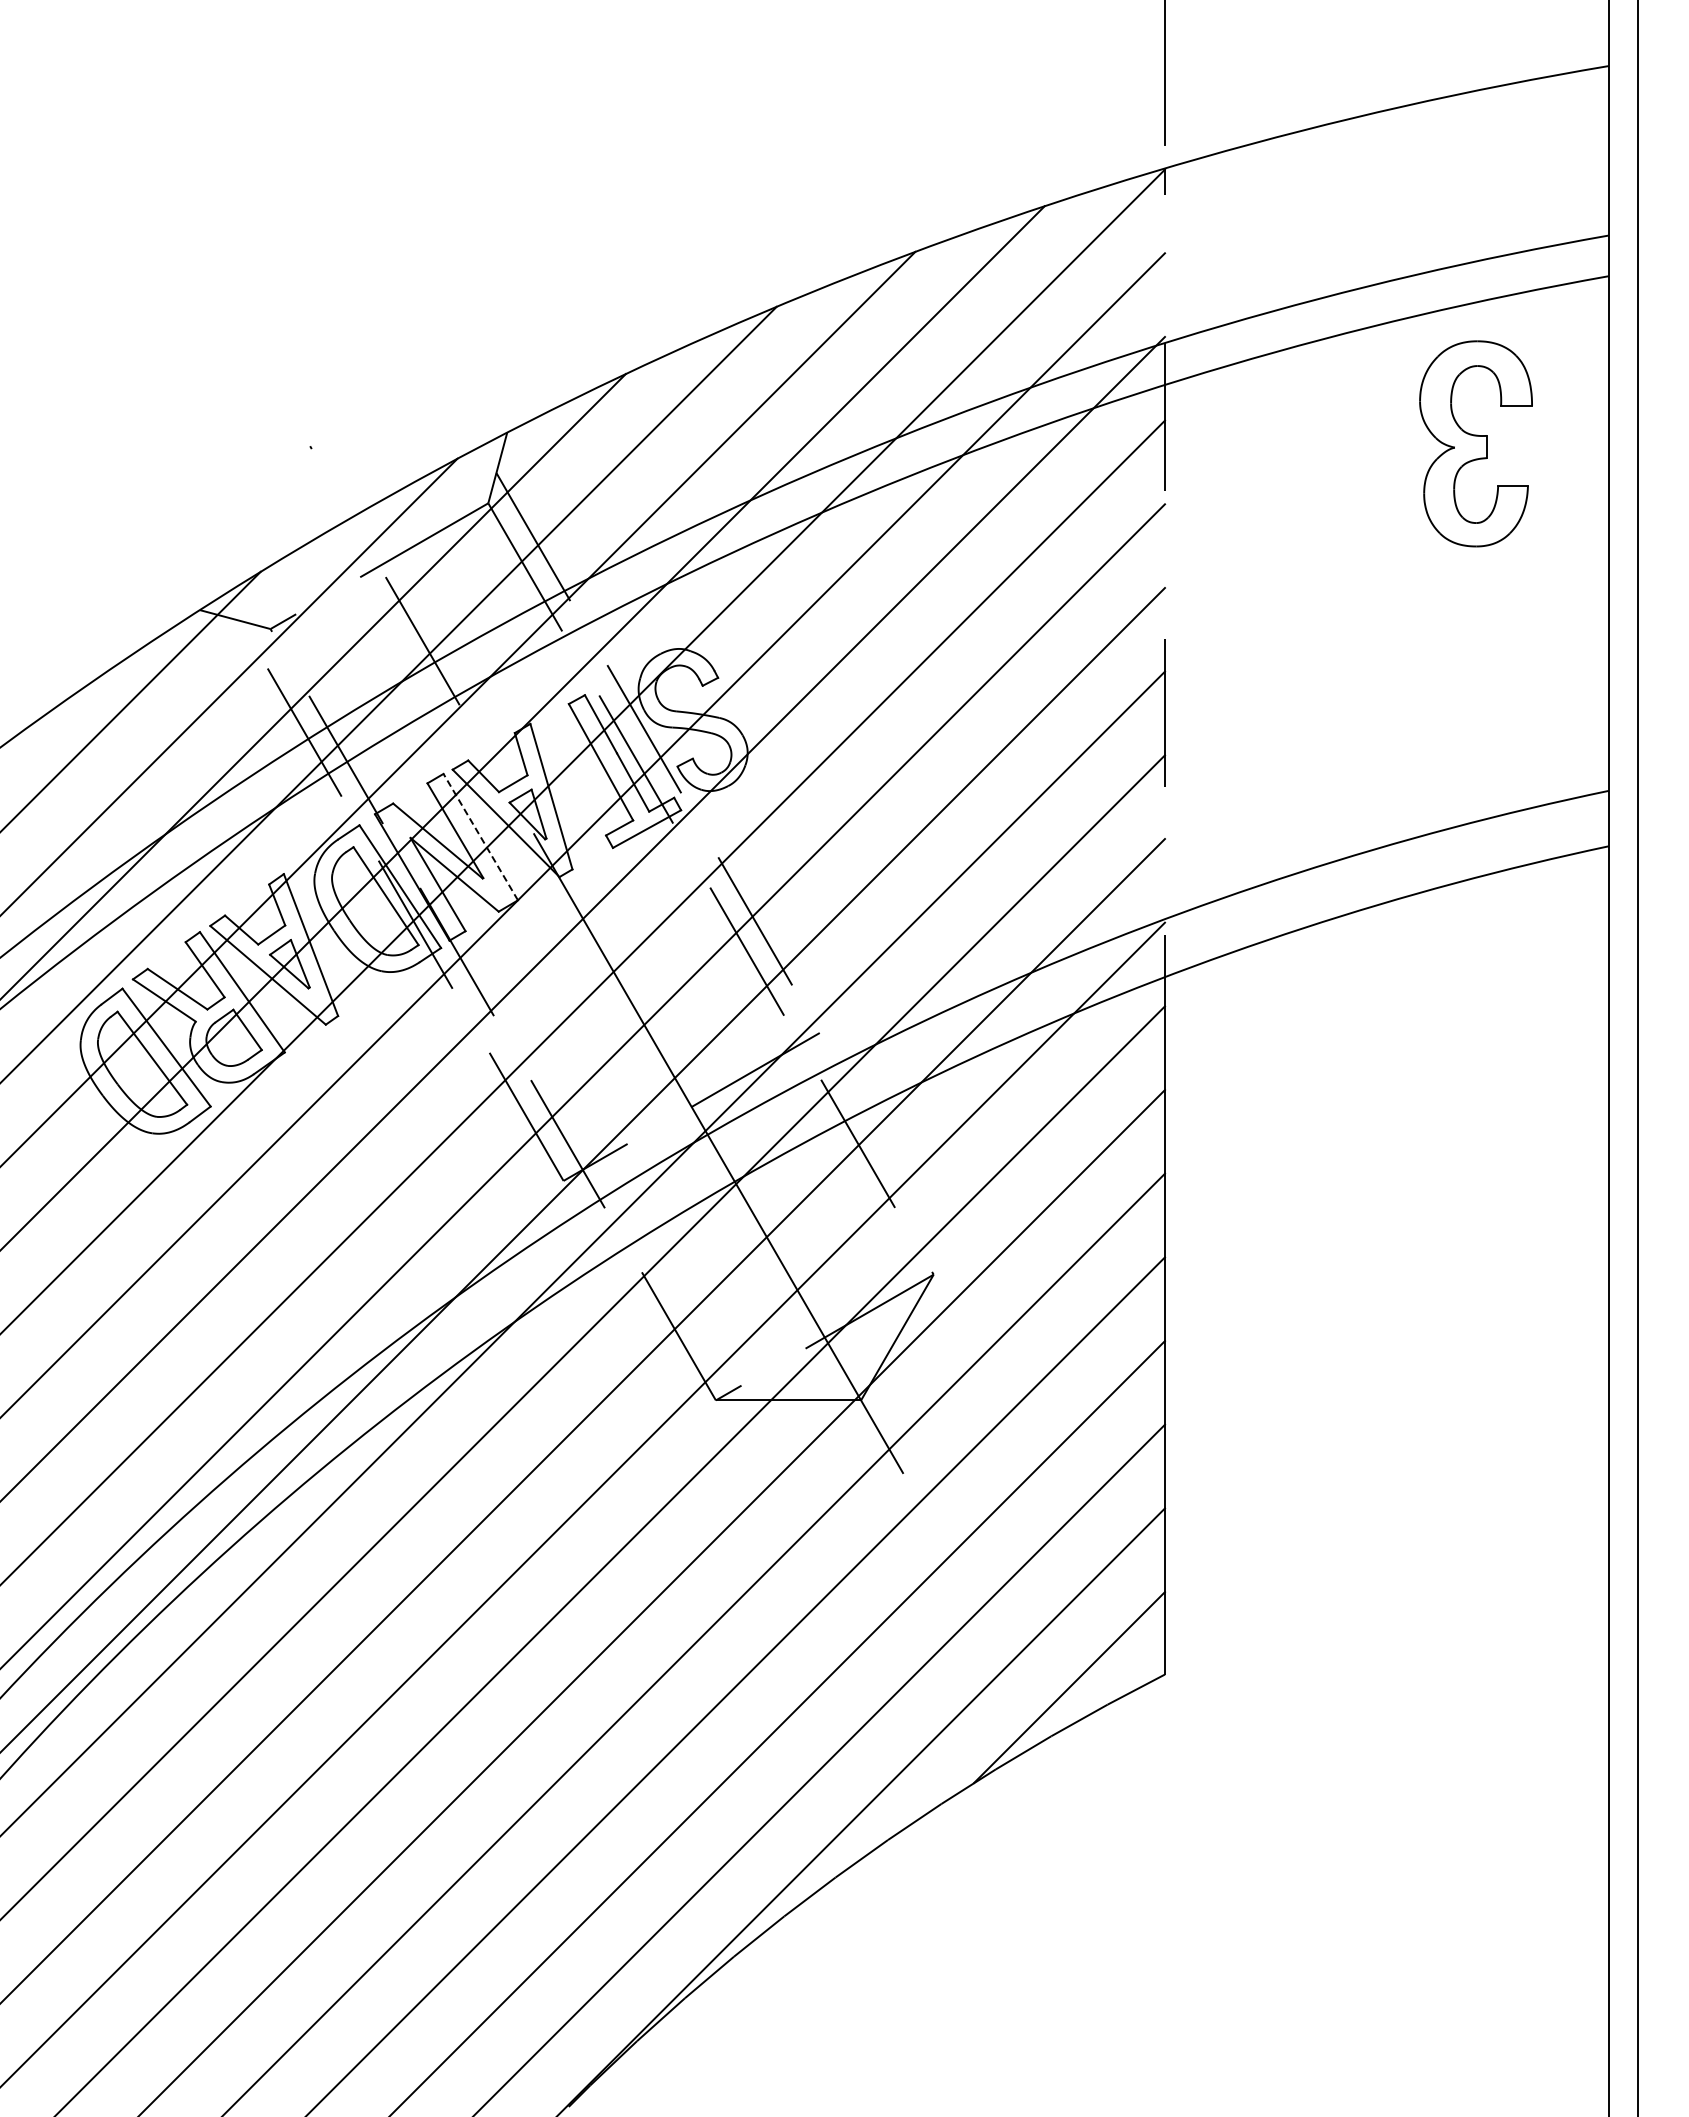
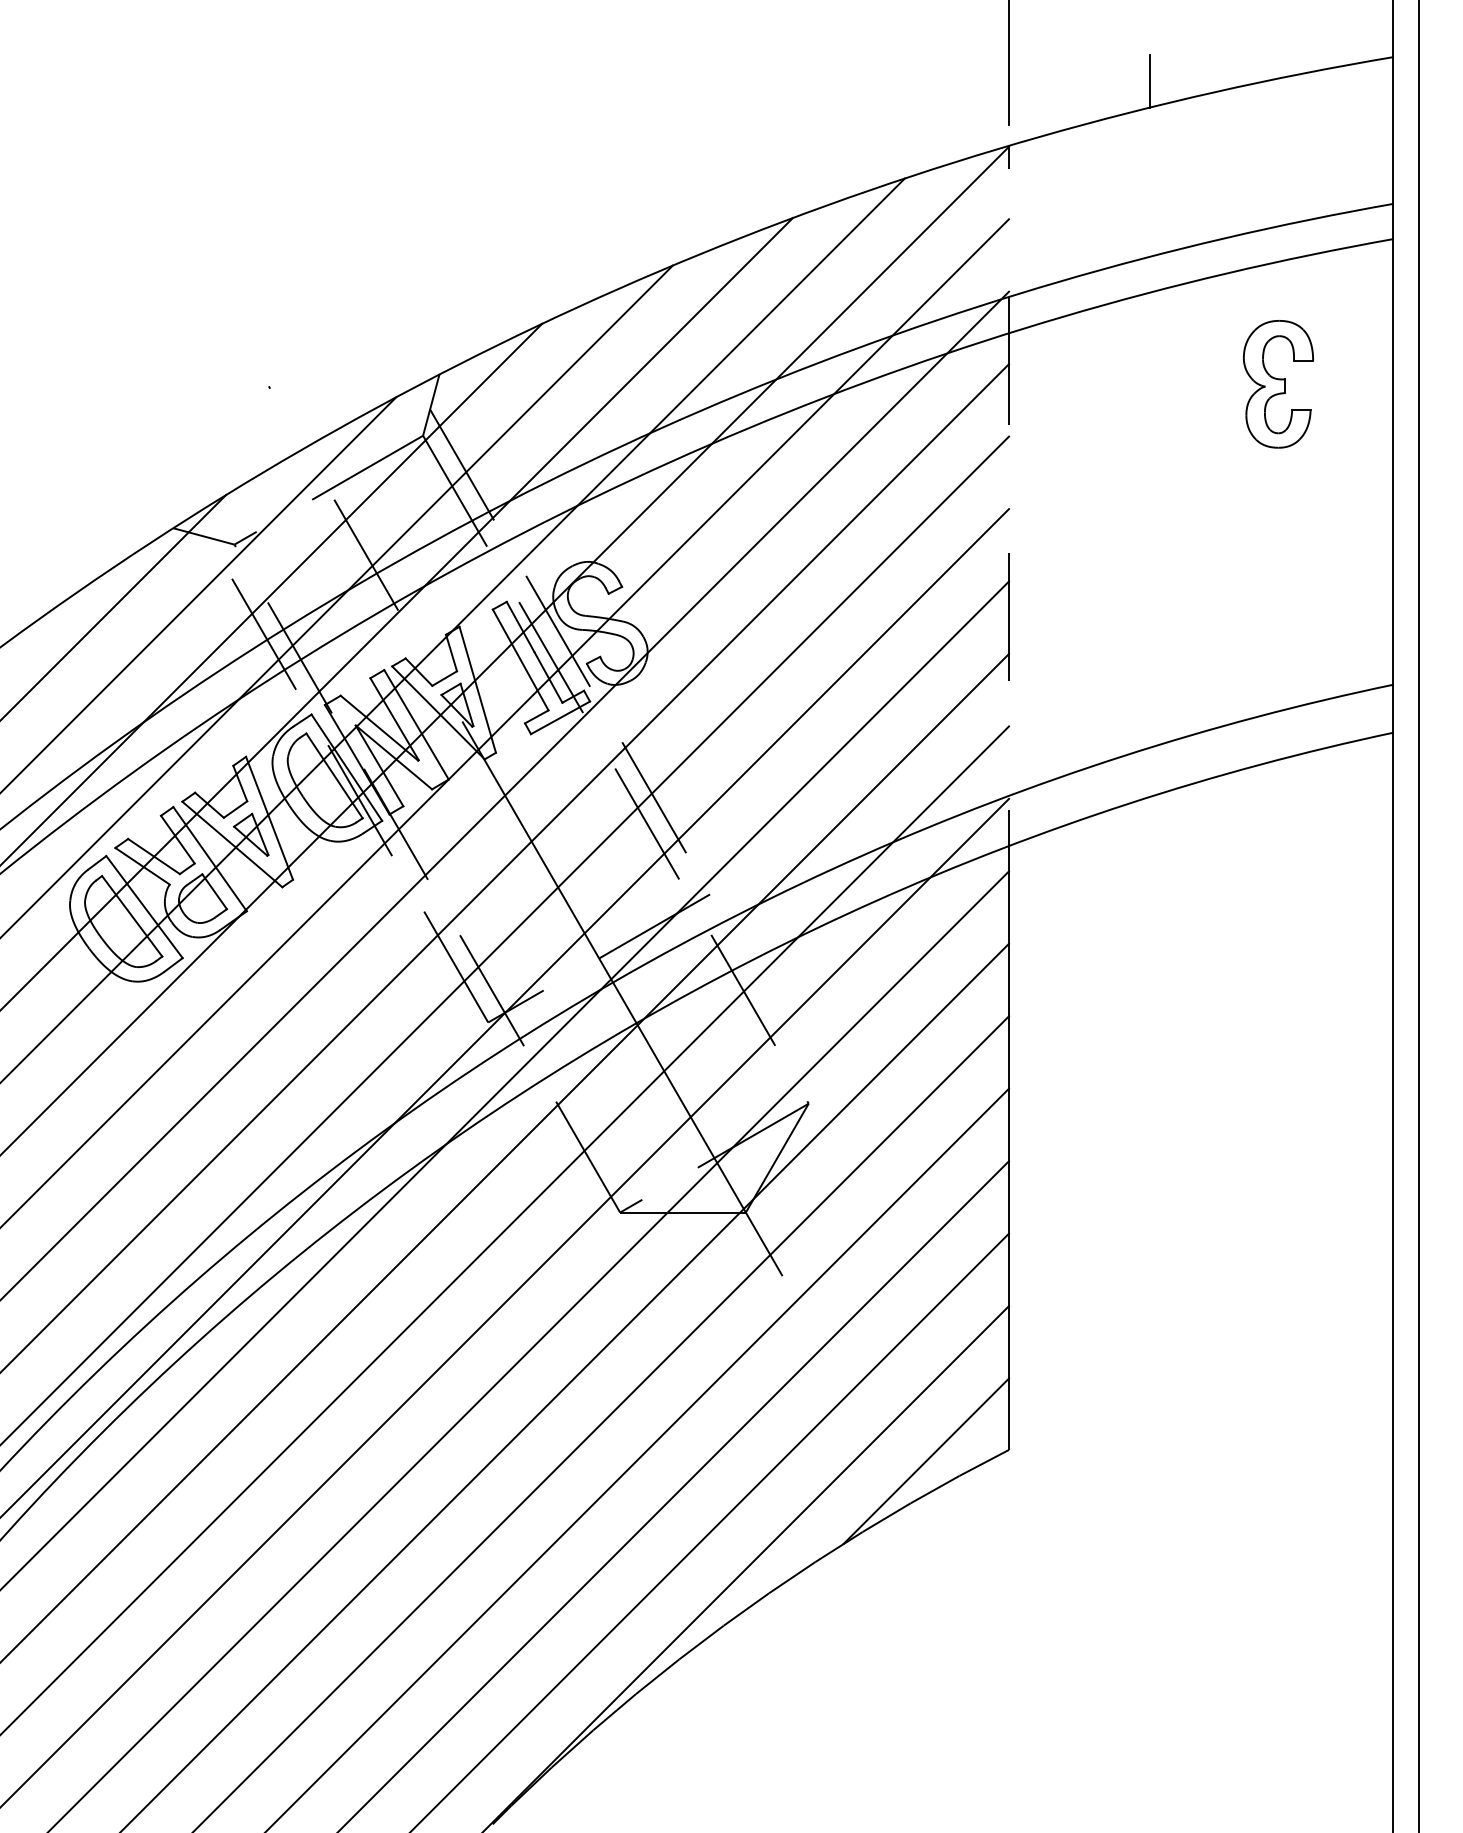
line: (1327, 93) -> (1149, 80), added
part: (1476, 443) -> (1278, 383), size x0.71
line: (480, 836) -> (416, 724), dashed -> solid

